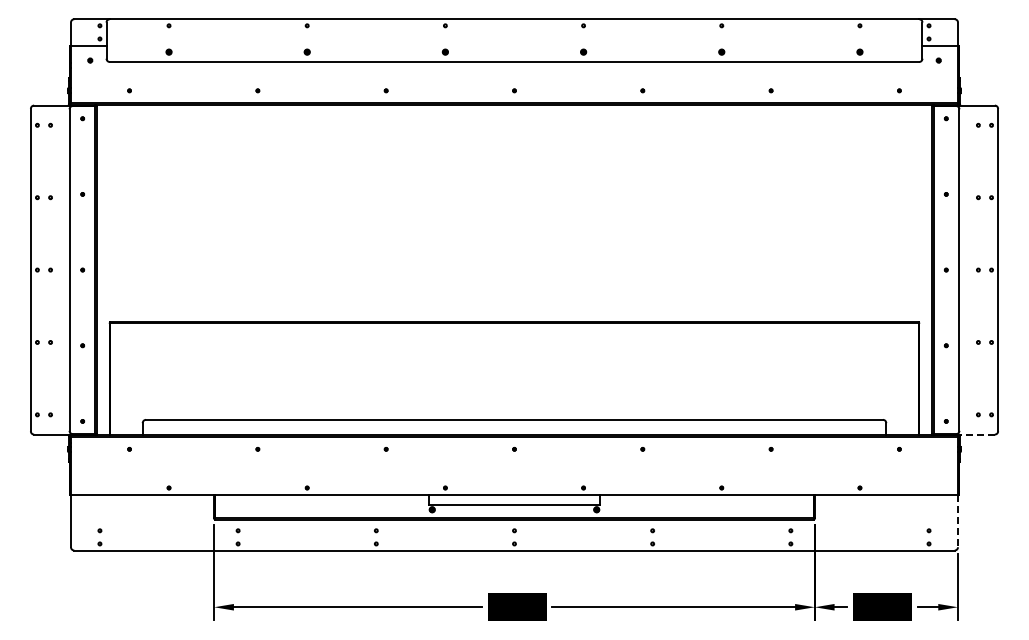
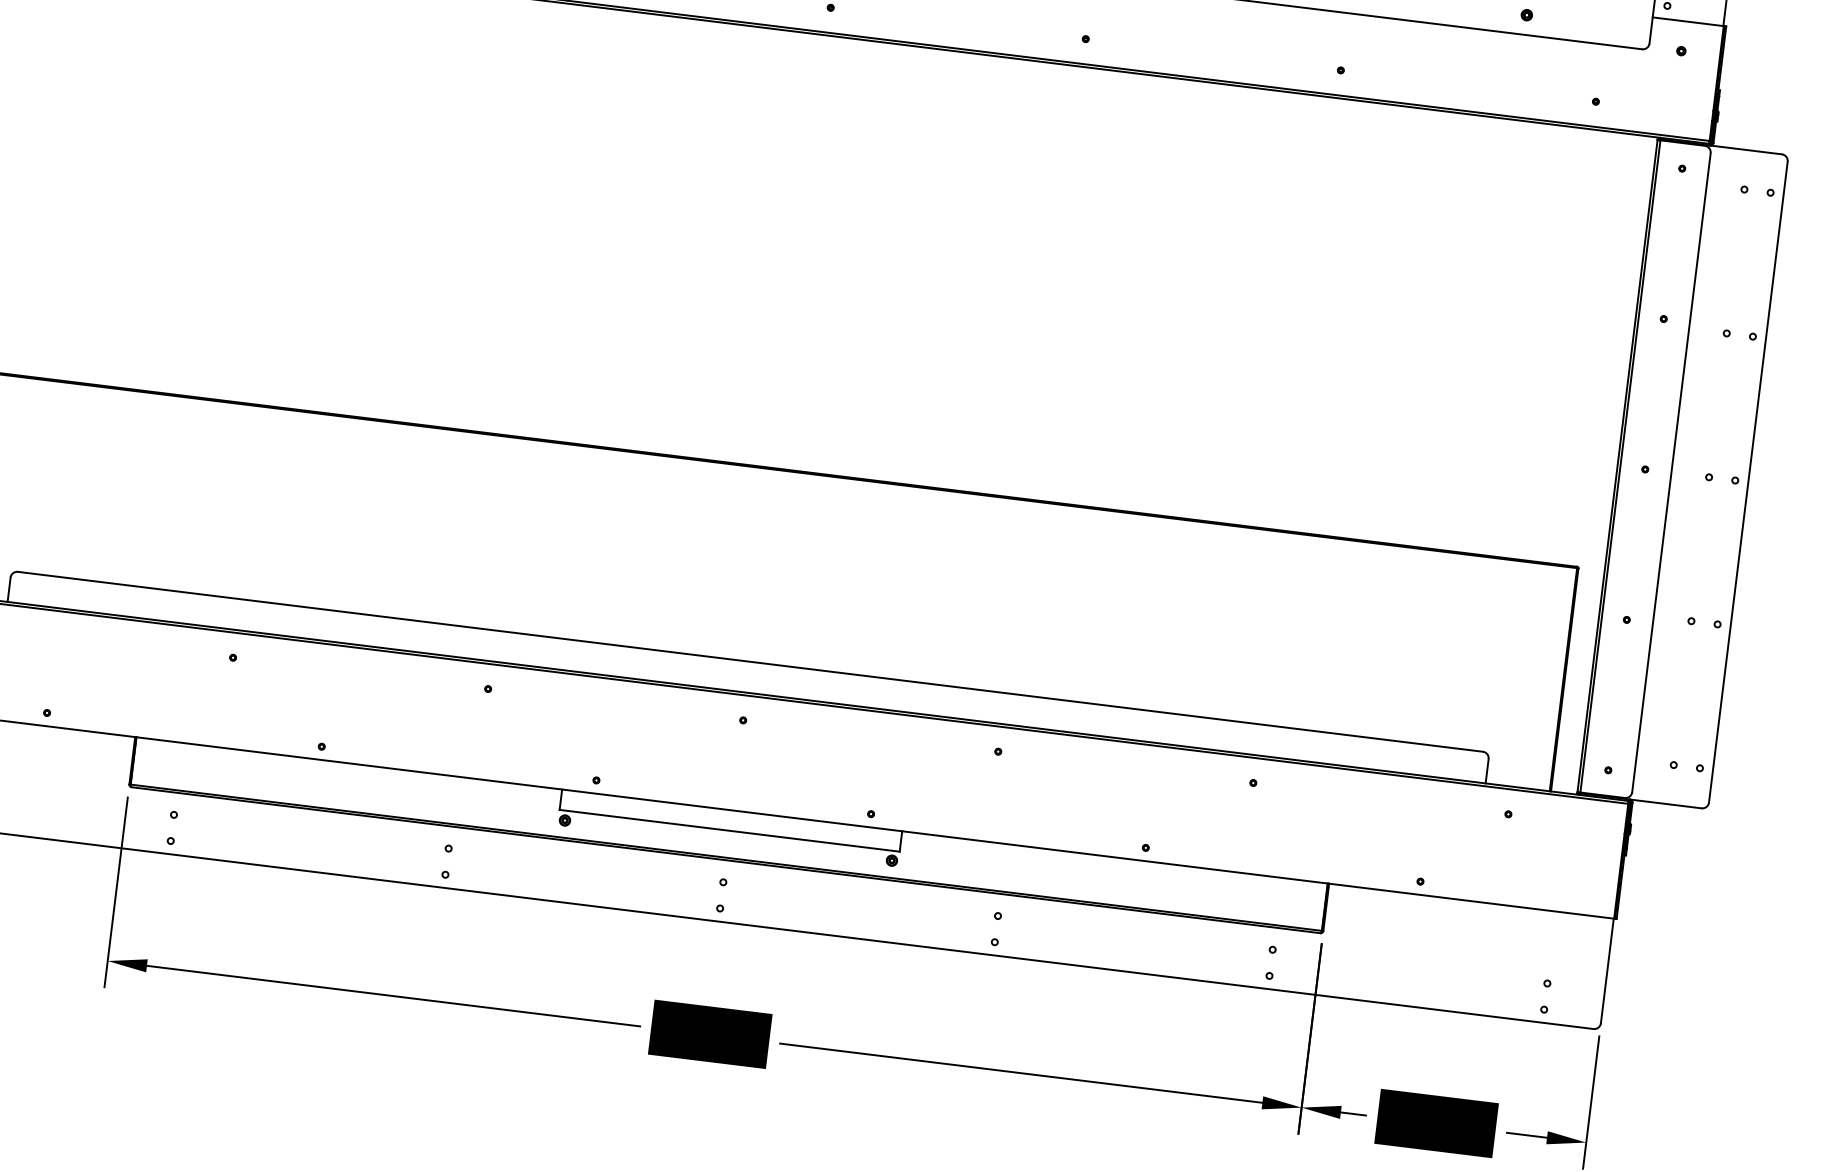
line: (976, 434) -> (1665, 803), dashed -> solid
line: (958, 521) -> (1608, 972), dashed -> solid

